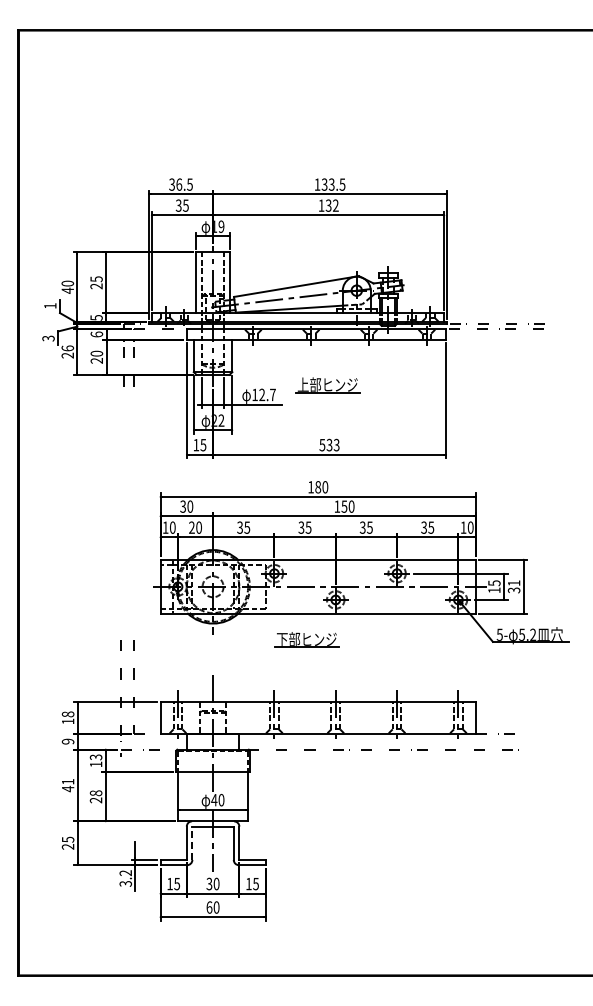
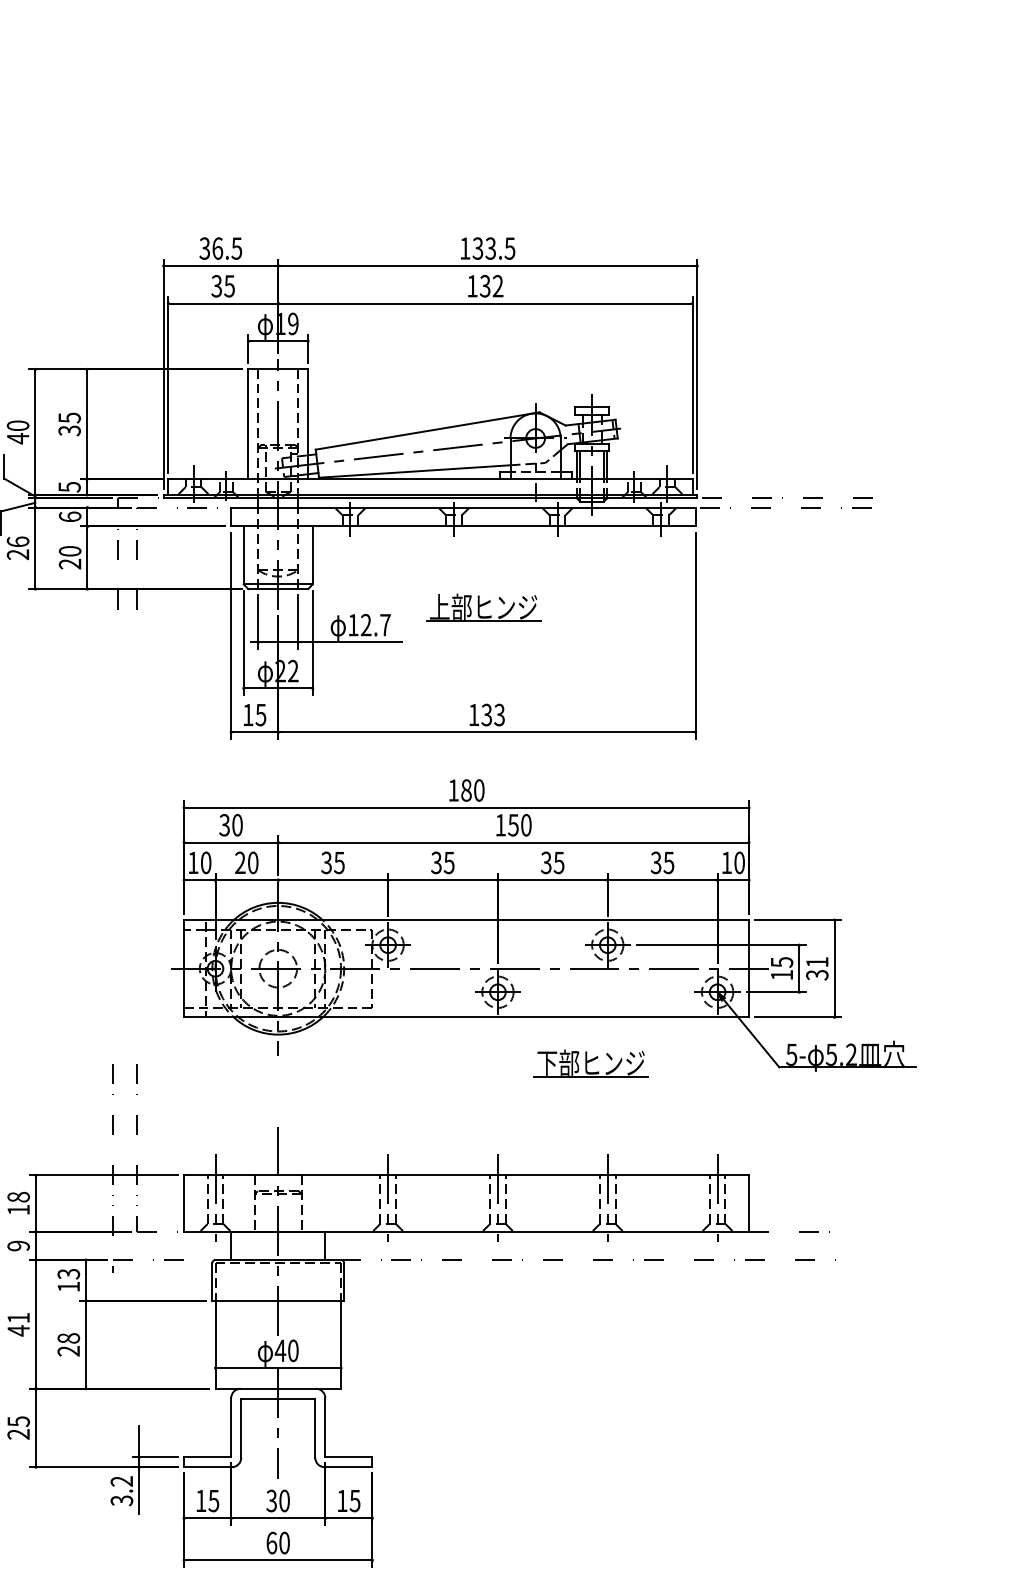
text: (96, 286) -> (69, 430), 25 -> 35
text: (322, 445) -> (474, 715), 533 -> 133
part: (306, 639) -> (590, 1063), moved
line: (192, 842) -> (241, 1426), dashed -> solid

